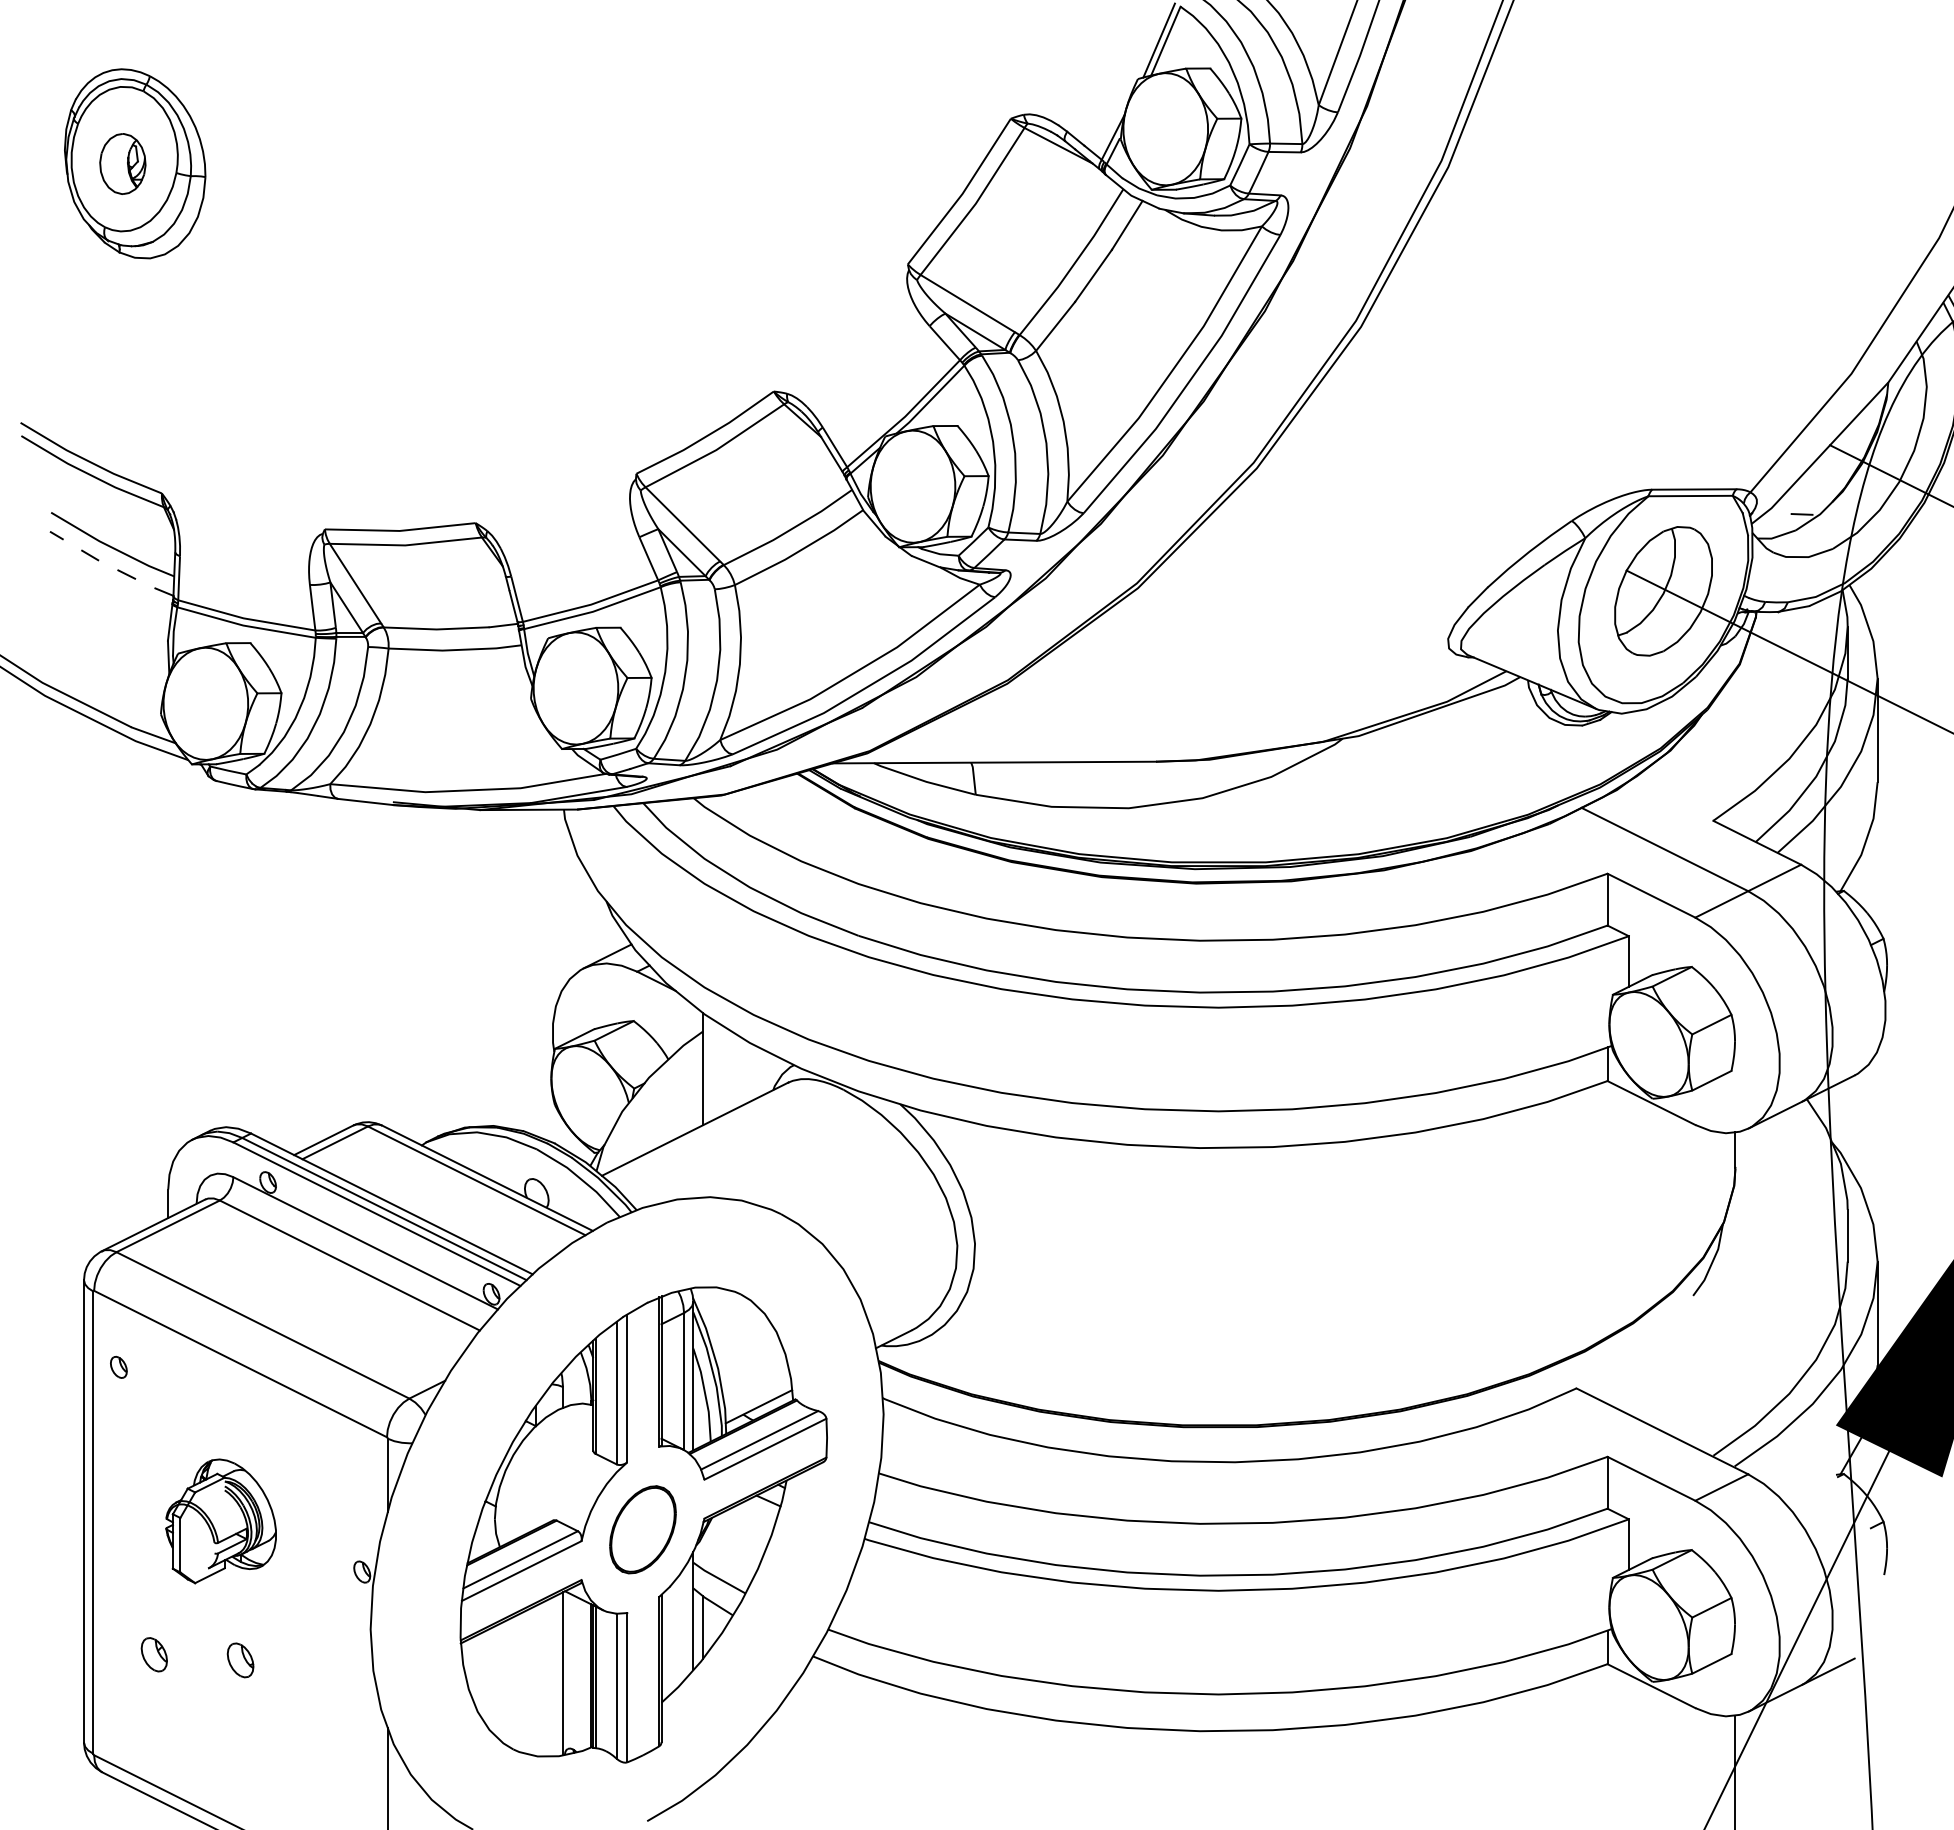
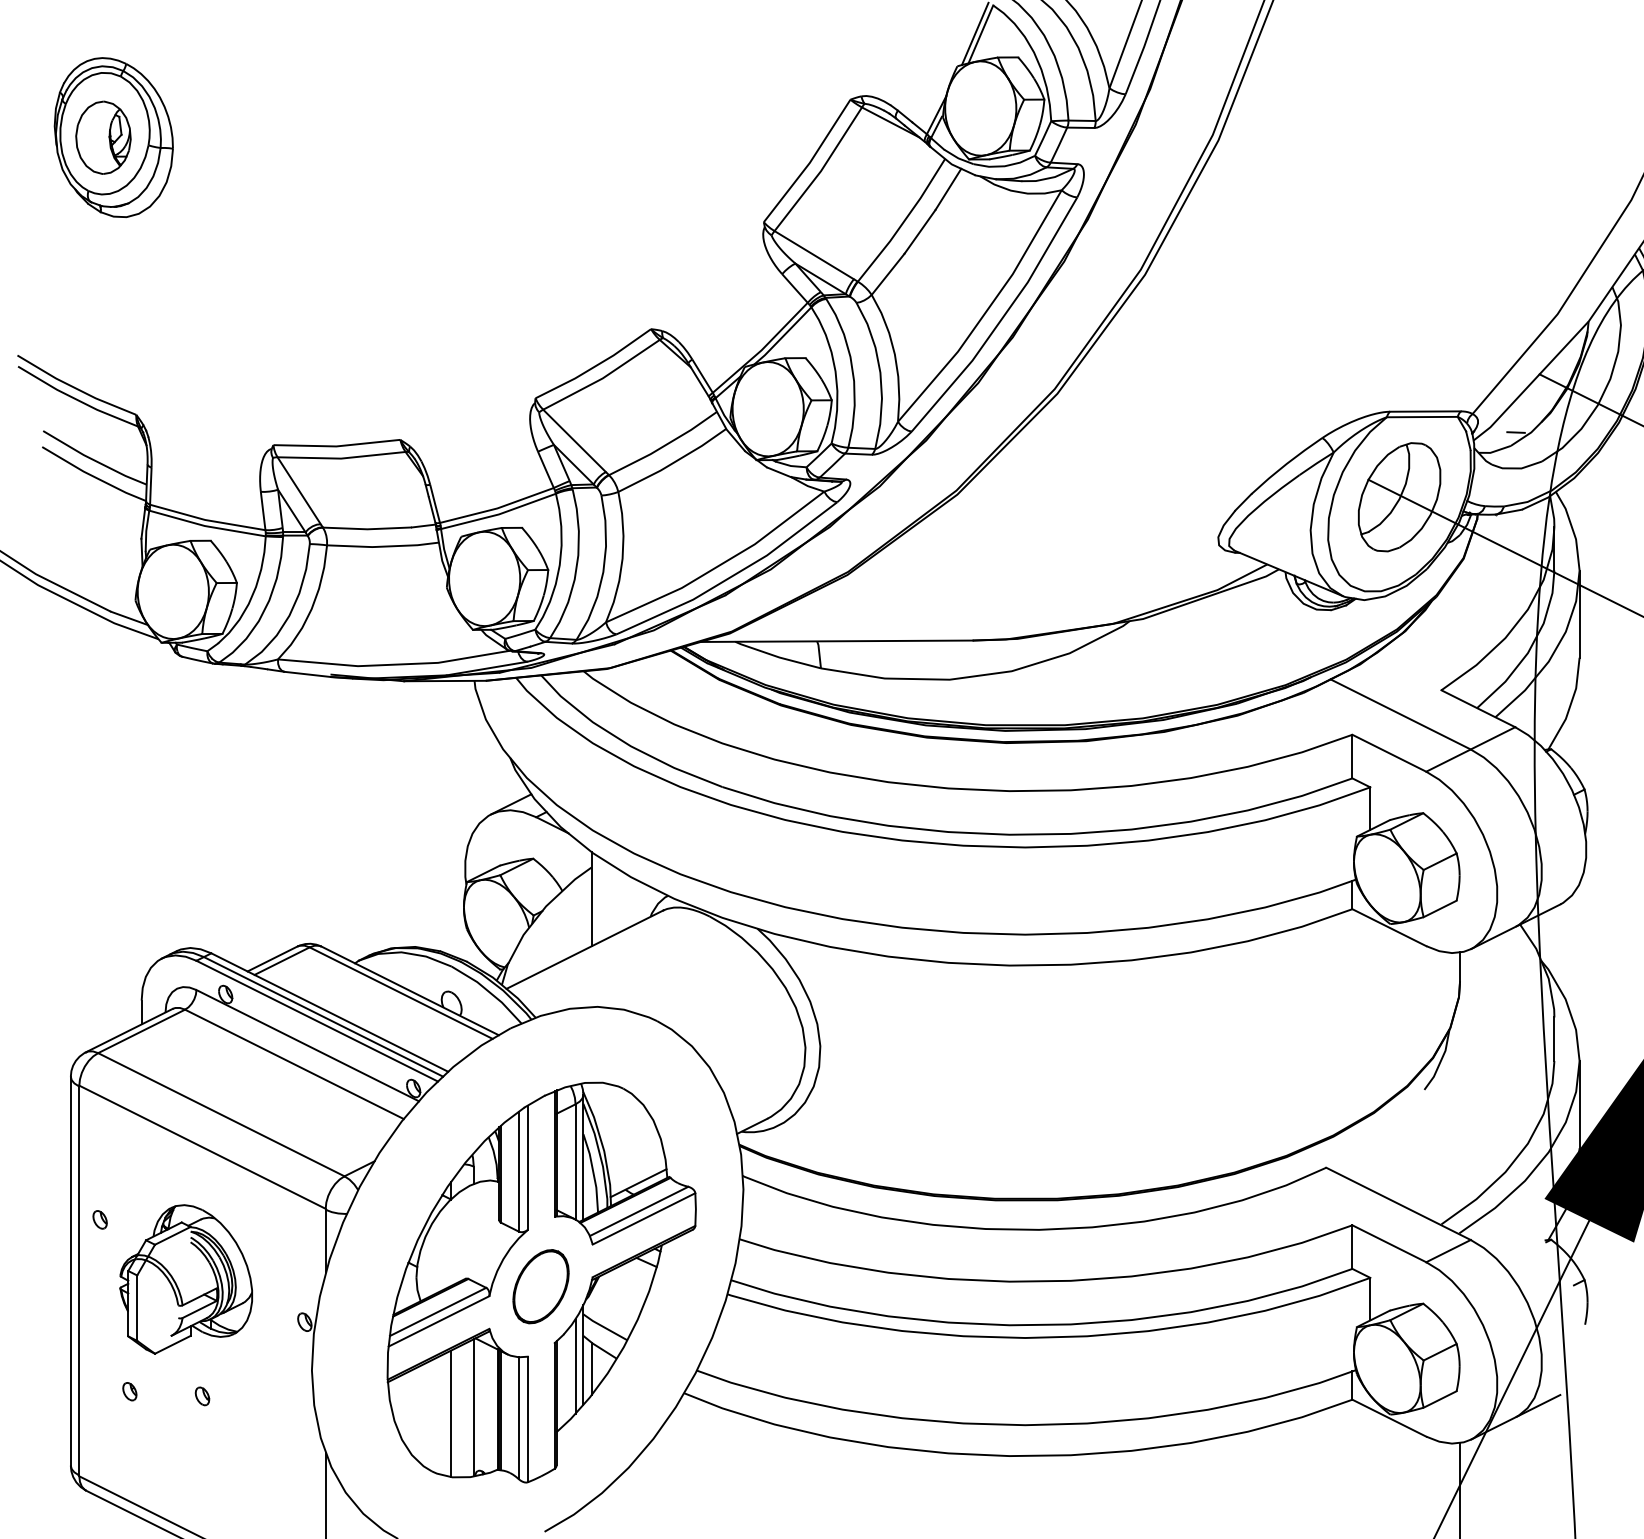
part: (122, 163) -> (103, 137), size x1.43
line: (109, 566) -> (92, 476), dashed -> solid
part: (118, 1366) -> (99, 1219), moved
part: (220, 1521) -> (185, 1279), size x1.43
line: (684, 1624) -> (575, 1366), added
part: (153, 1654) -> (129, 1391), size x0.62
part: (240, 1659) -> (202, 1395), size x0.62
line: (535, 1680) -> (450, 1413), added

